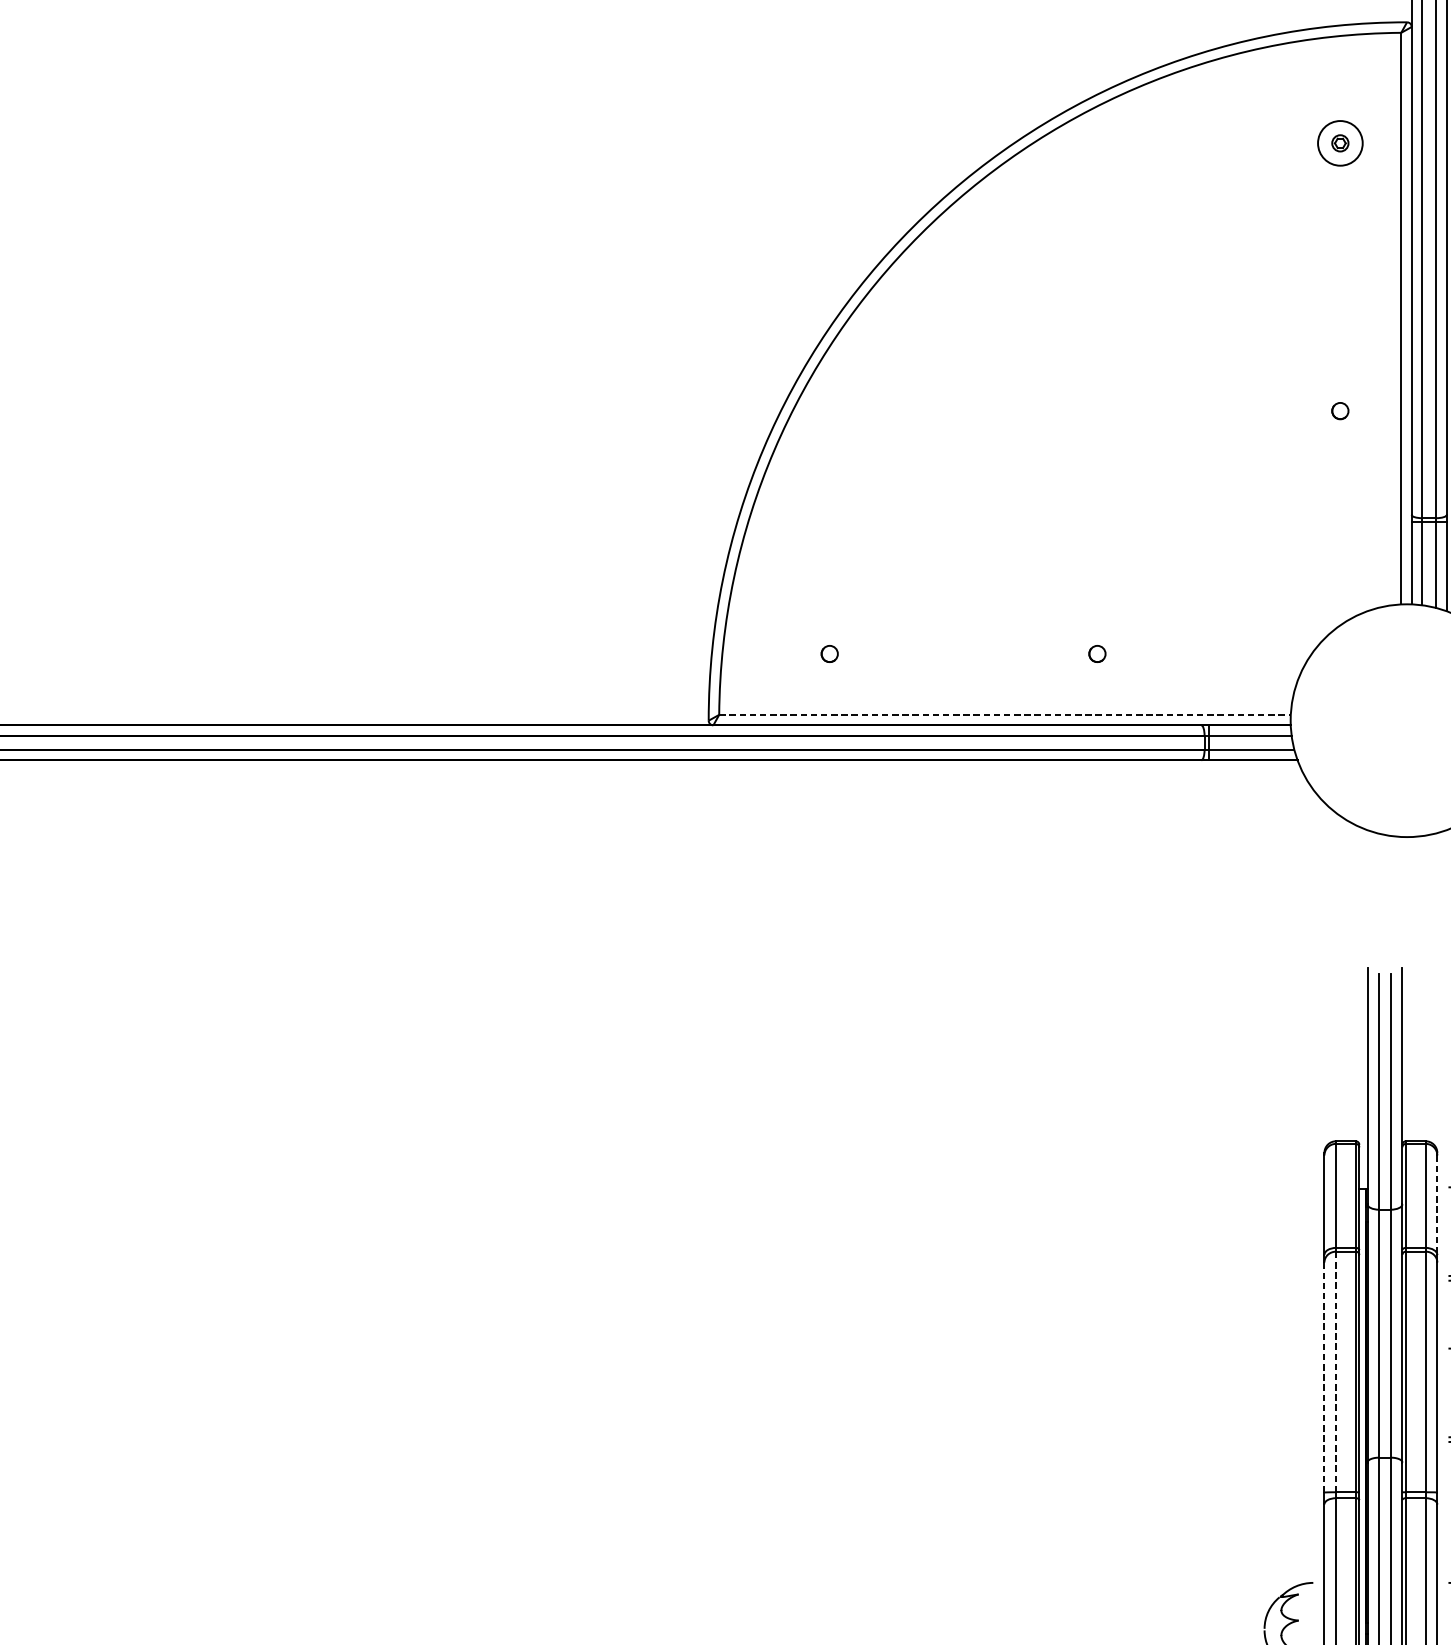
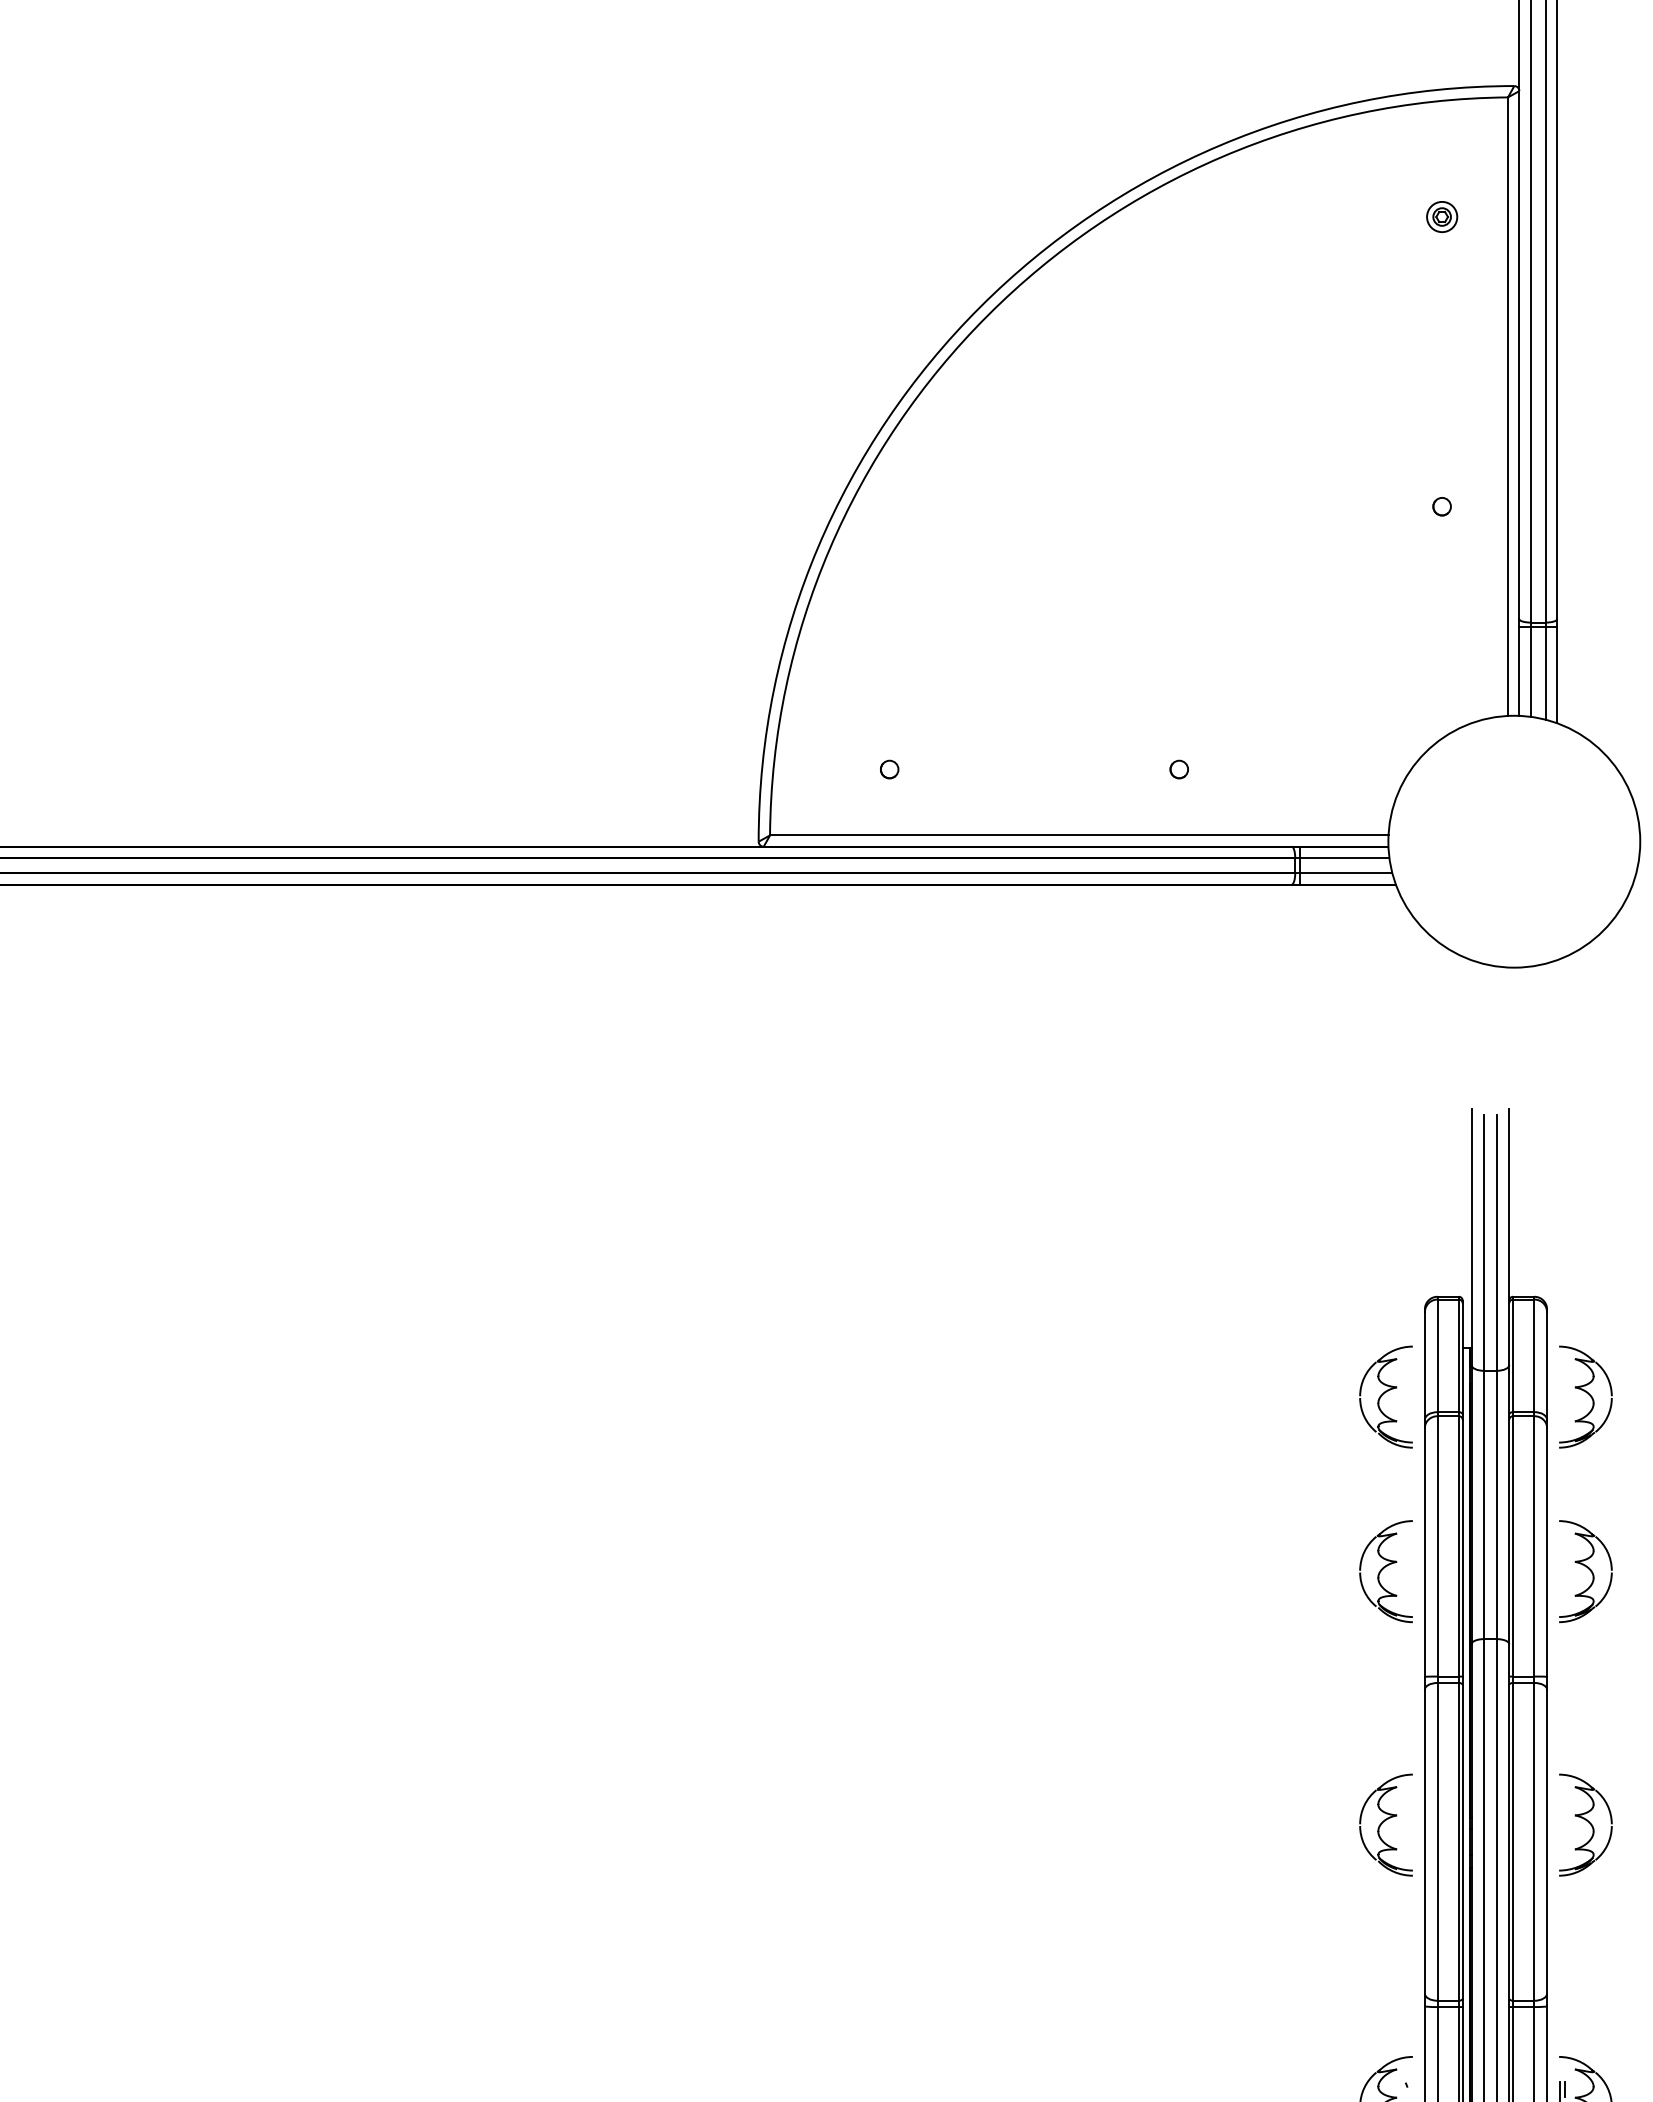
circle: (1340, 142) -> (1442, 216), size x0.62
line: (1005, 714) -> (1079, 835), dashed -> solid
line: (1437, 1205) -> (1547, 1366), dashed -> solid
part: (1288, 1233) -> (1385, 1396), added
line: (1336, 1371) -> (1437, 1545), dashed -> solid
line: (1324, 1376) -> (1424, 1551), dashed -> solid
part: (1288, 1395) -> (1385, 1571), added

